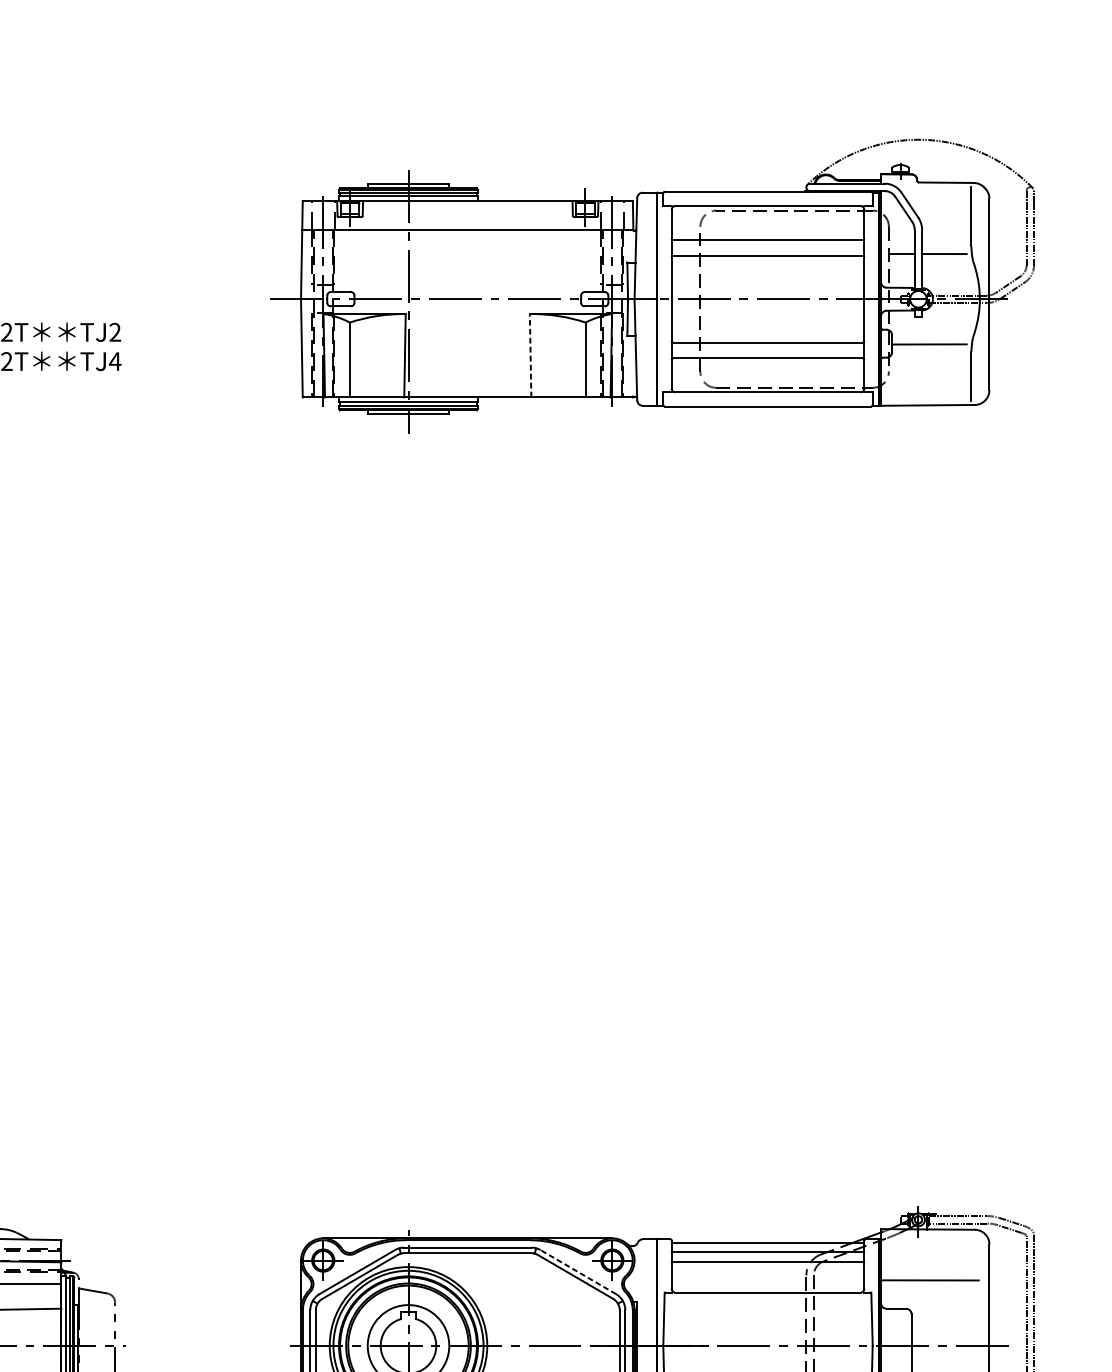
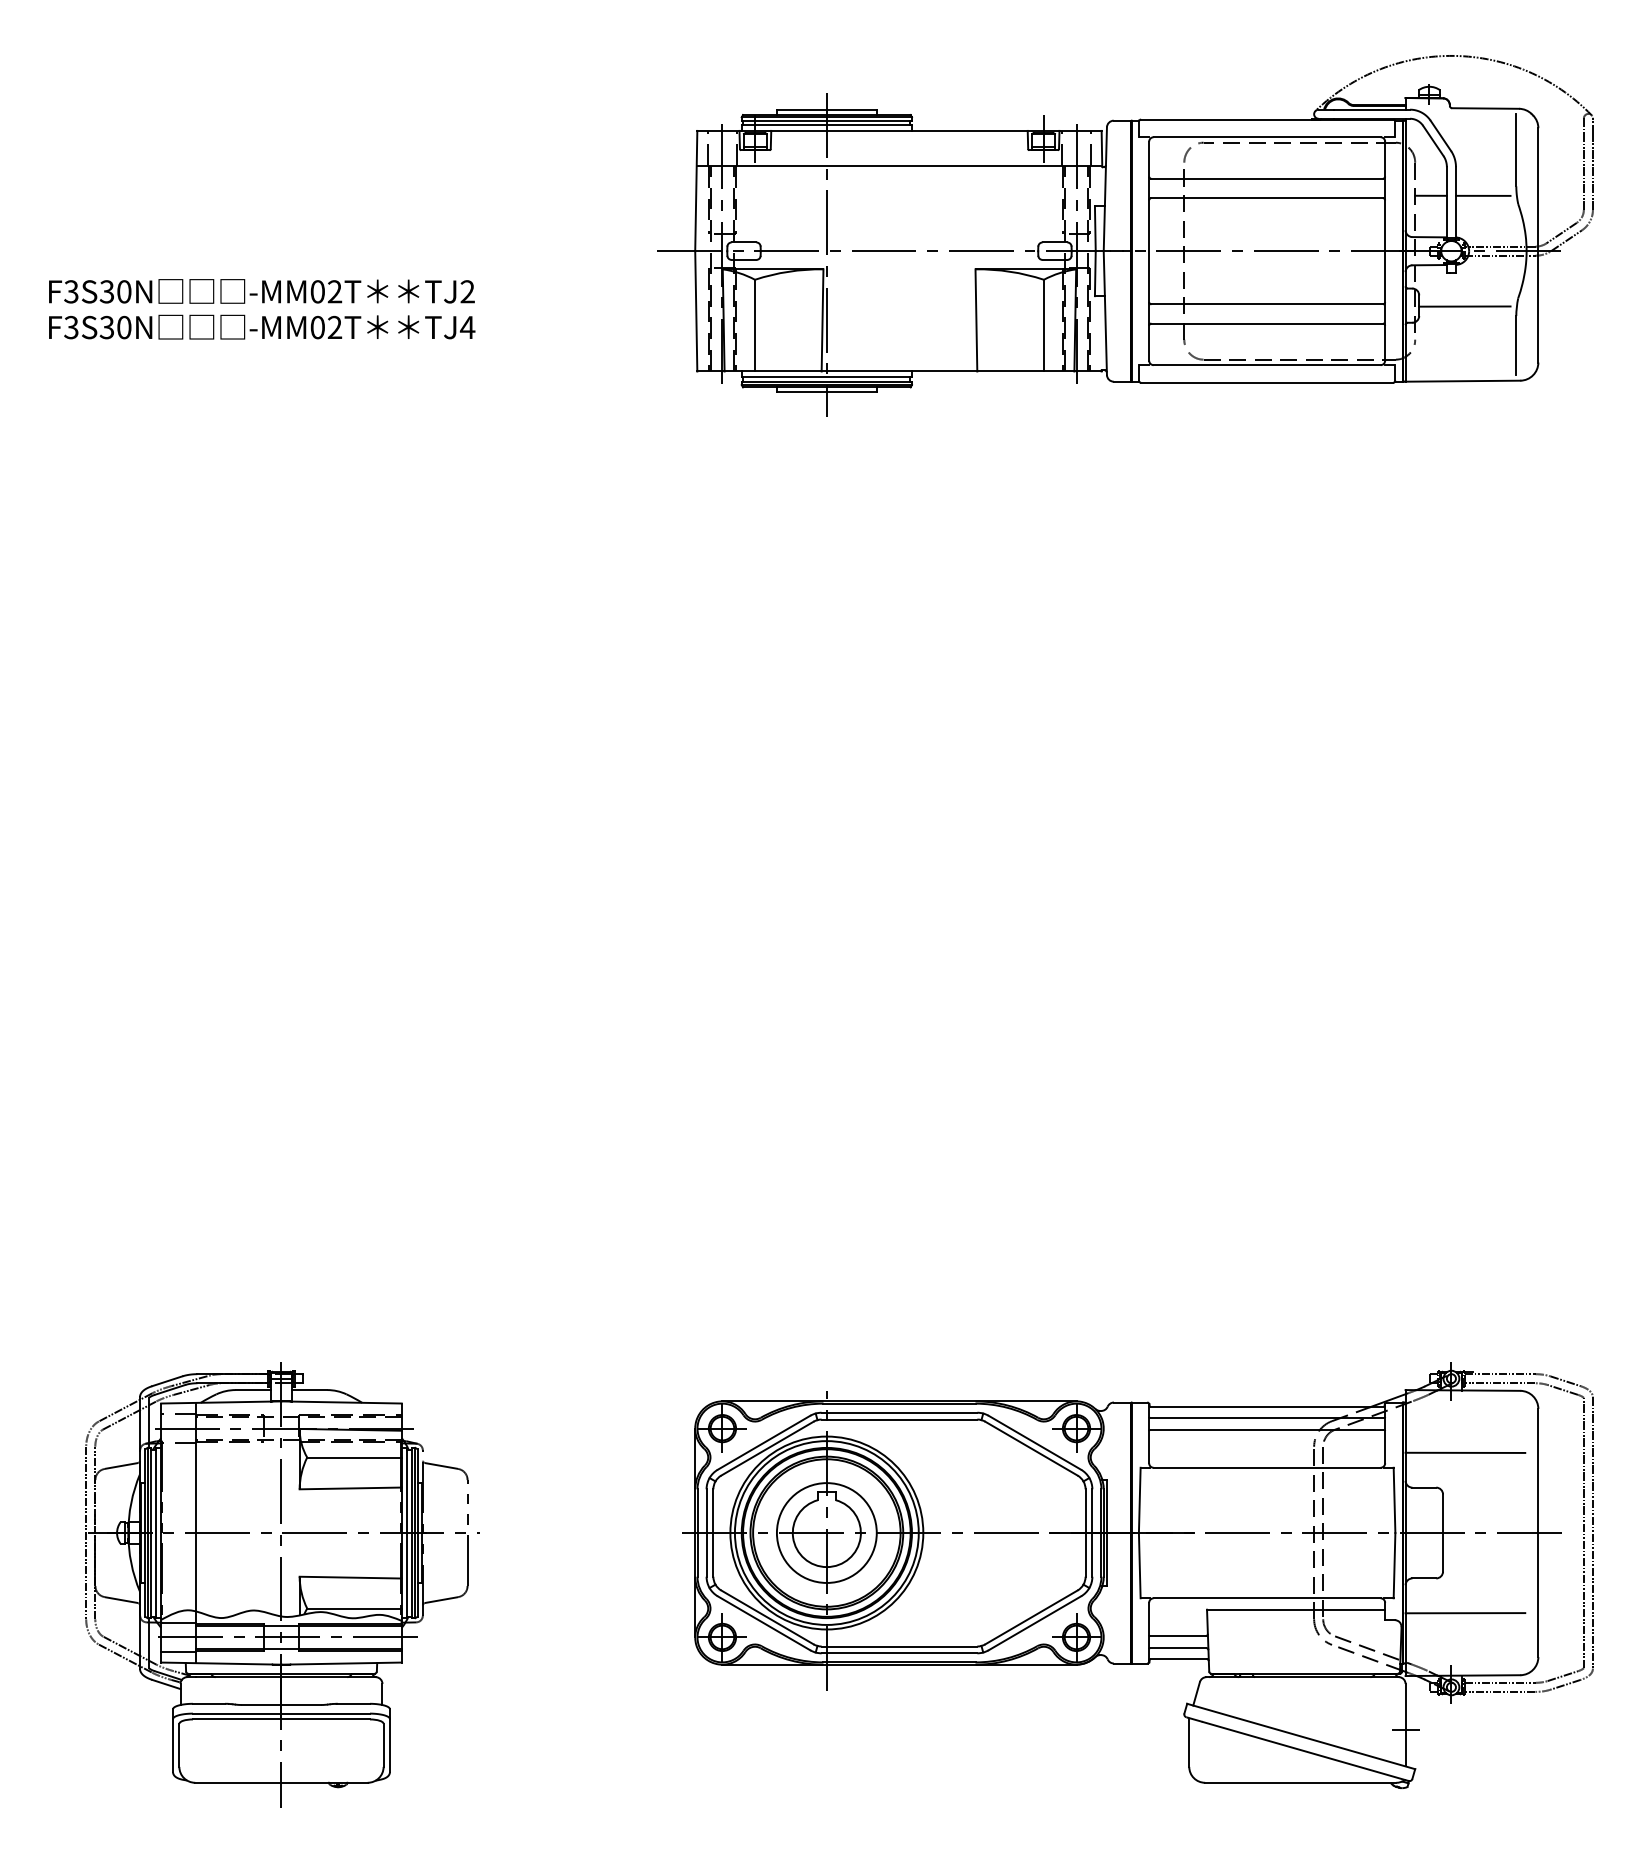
line: (530, 354) -> (976, 319), dashed -> solid
line: (578, 1271) -> (1034, 1442), dashed -> solid

